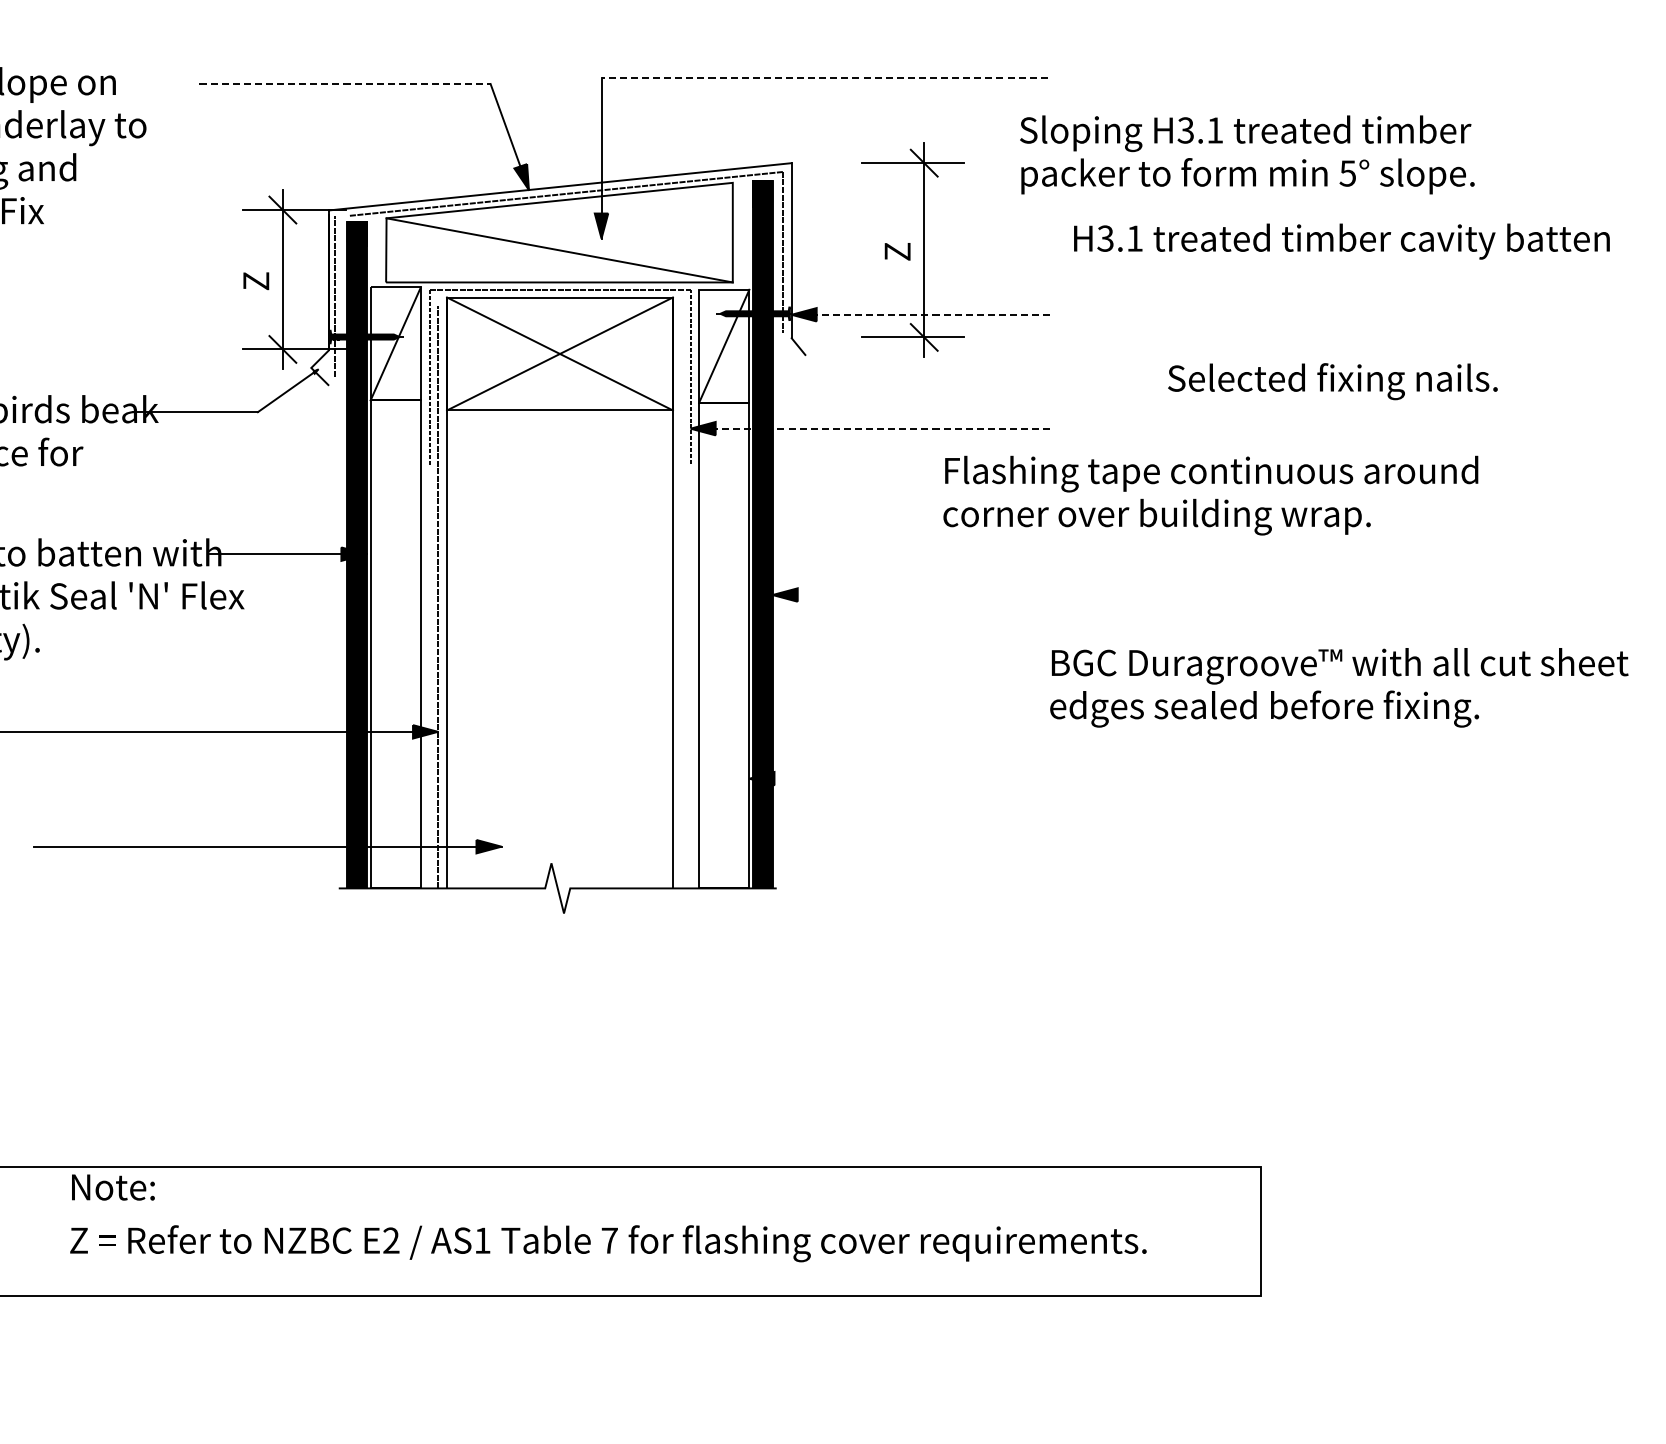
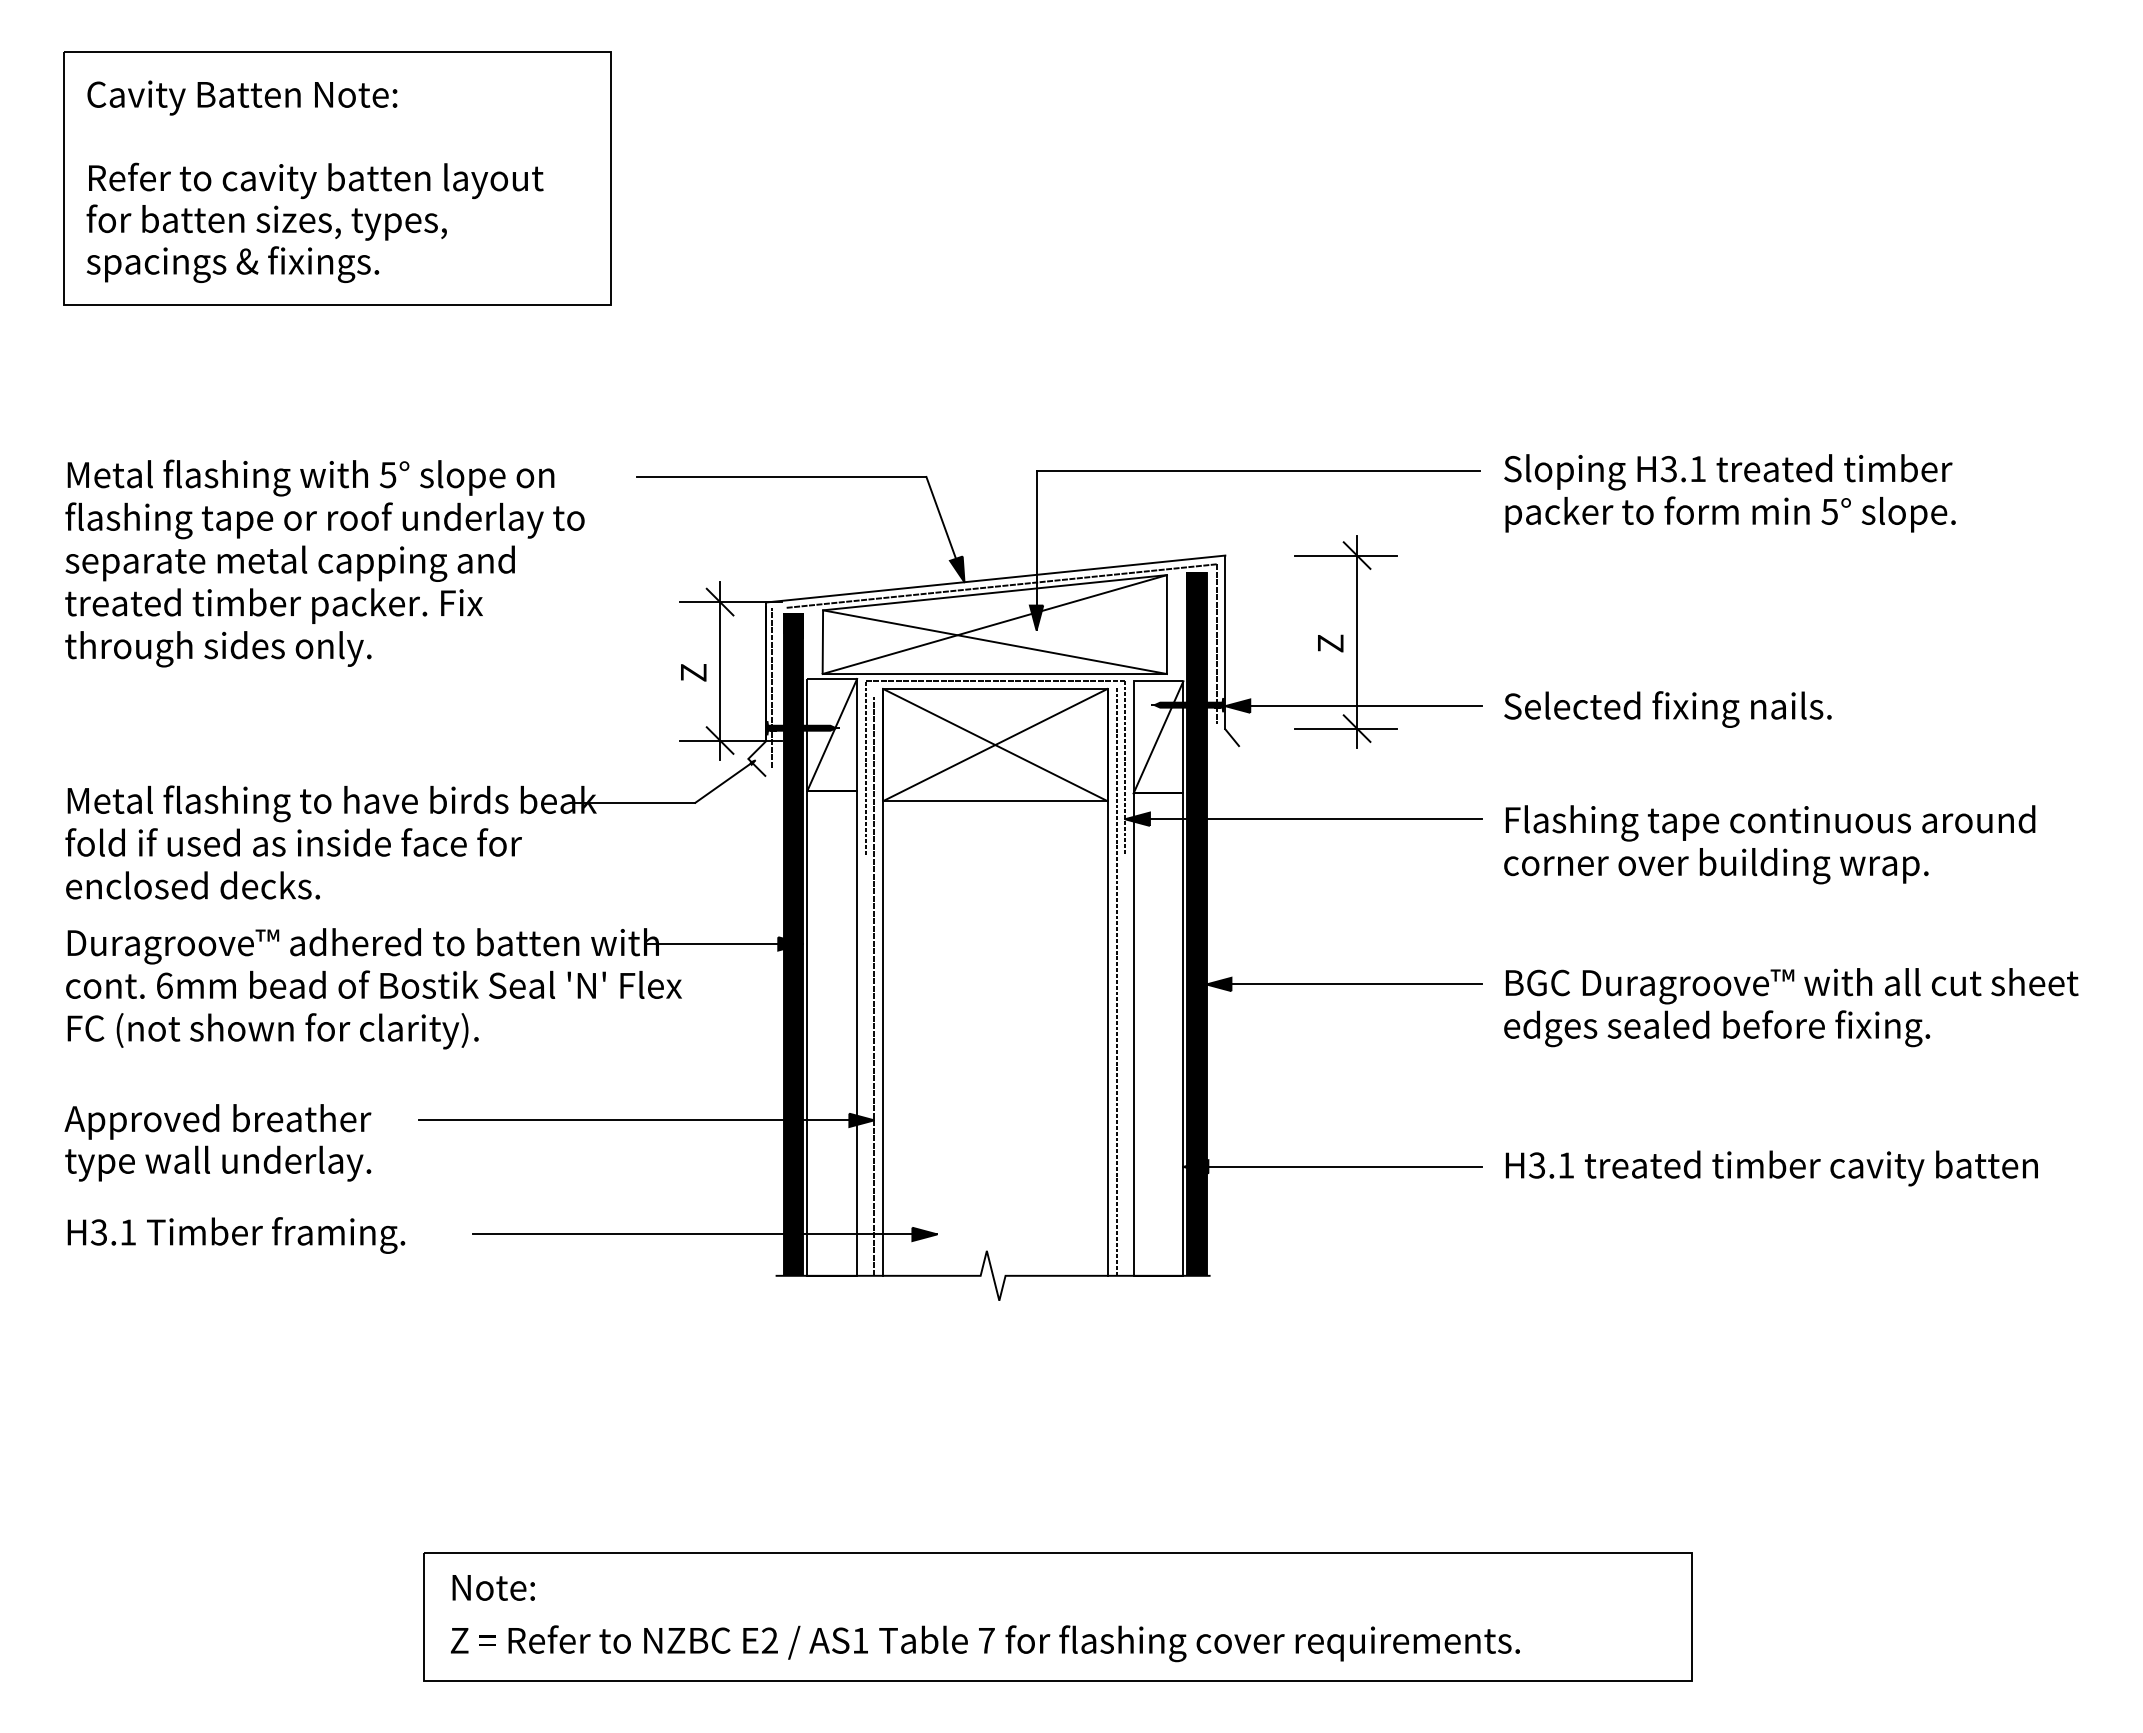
line: (824, 77) -> (1258, 470), dashed -> solid
line: (344, 83) -> (781, 476), dashed -> solid
text: (1246, 155) -> (1729, 493), moved
line: (559, 232) -> (994, 624), added
text: (1341, 241) -> (1771, 1168), moved
line: (920, 315) -> (1353, 706), dashed -> solid
text: (1332, 381) -> (1667, 709), moved
line: (870, 428) -> (1303, 819), dashed -> solid
text: (1210, 495) -> (1769, 844), moved
line: (681, 592) -> (1116, 981), added
line: (911, 595) -> (1344, 984), added
text: (1339, 687) -> (1791, 1007), moved
line: (899, 778) -> (1332, 1166), added
text: (607, 1218) -> (984, 1618), moved

